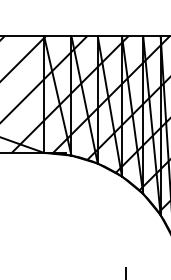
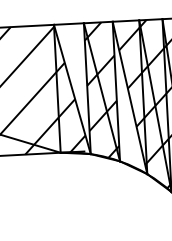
hatch: (57, 87) -> (71, 80), removed
hatch: (108, 117) -> (129, 110), removed

